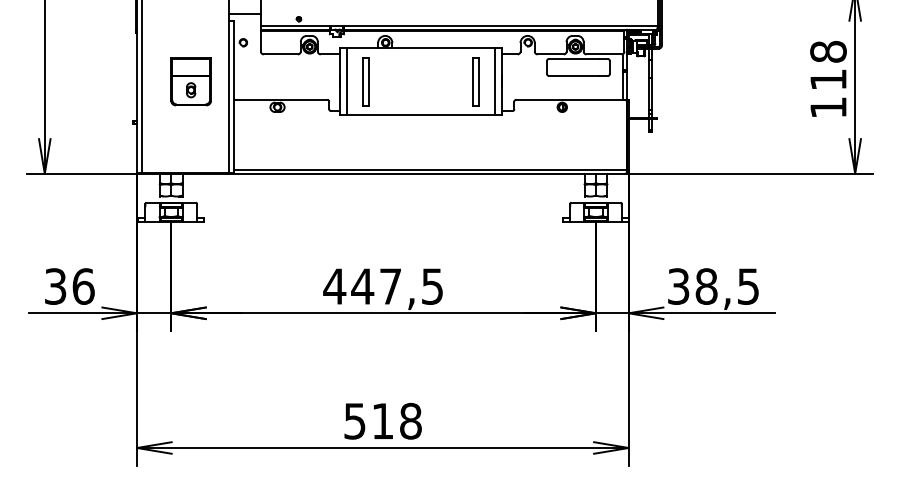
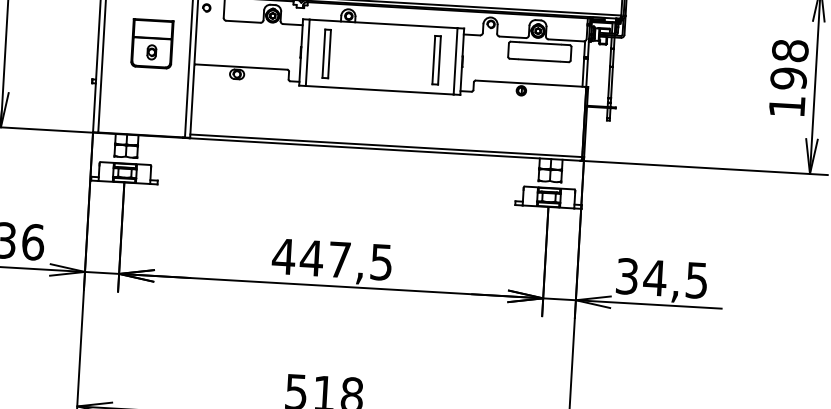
text: (828, 79) -> (788, 78), 118 -> 198
text: (706, 286) -> (655, 277), 38,5 -> 34,5

